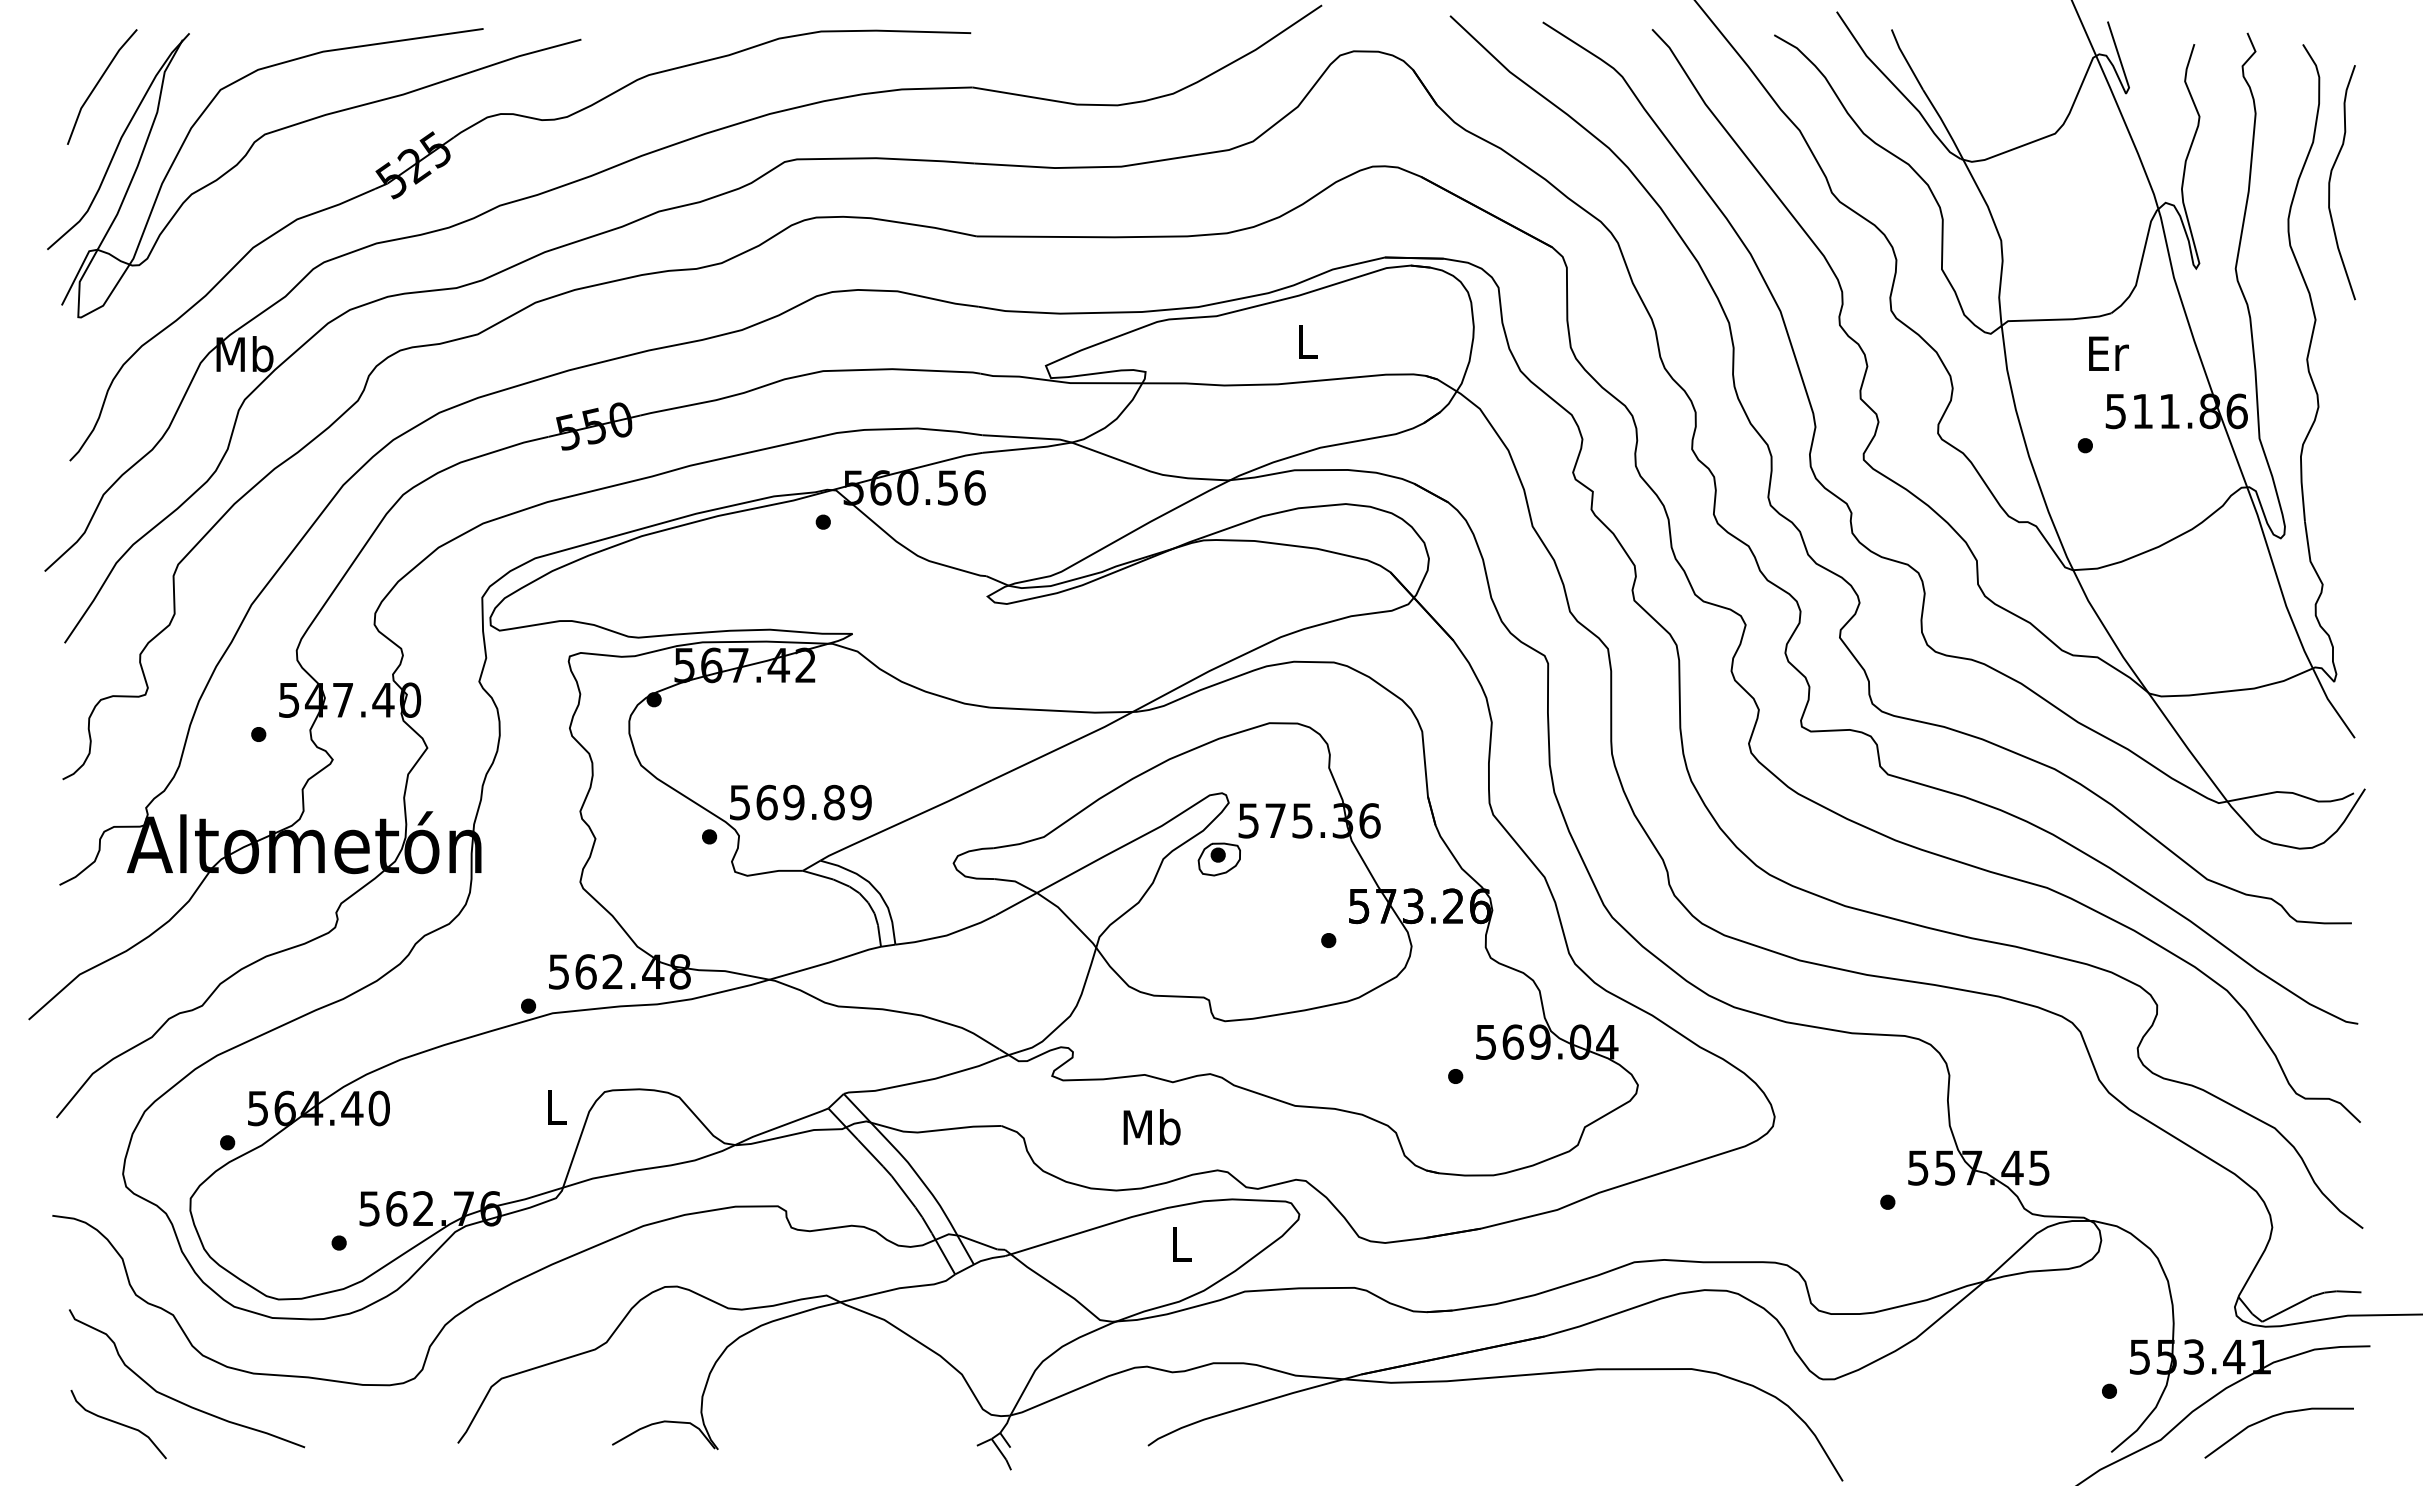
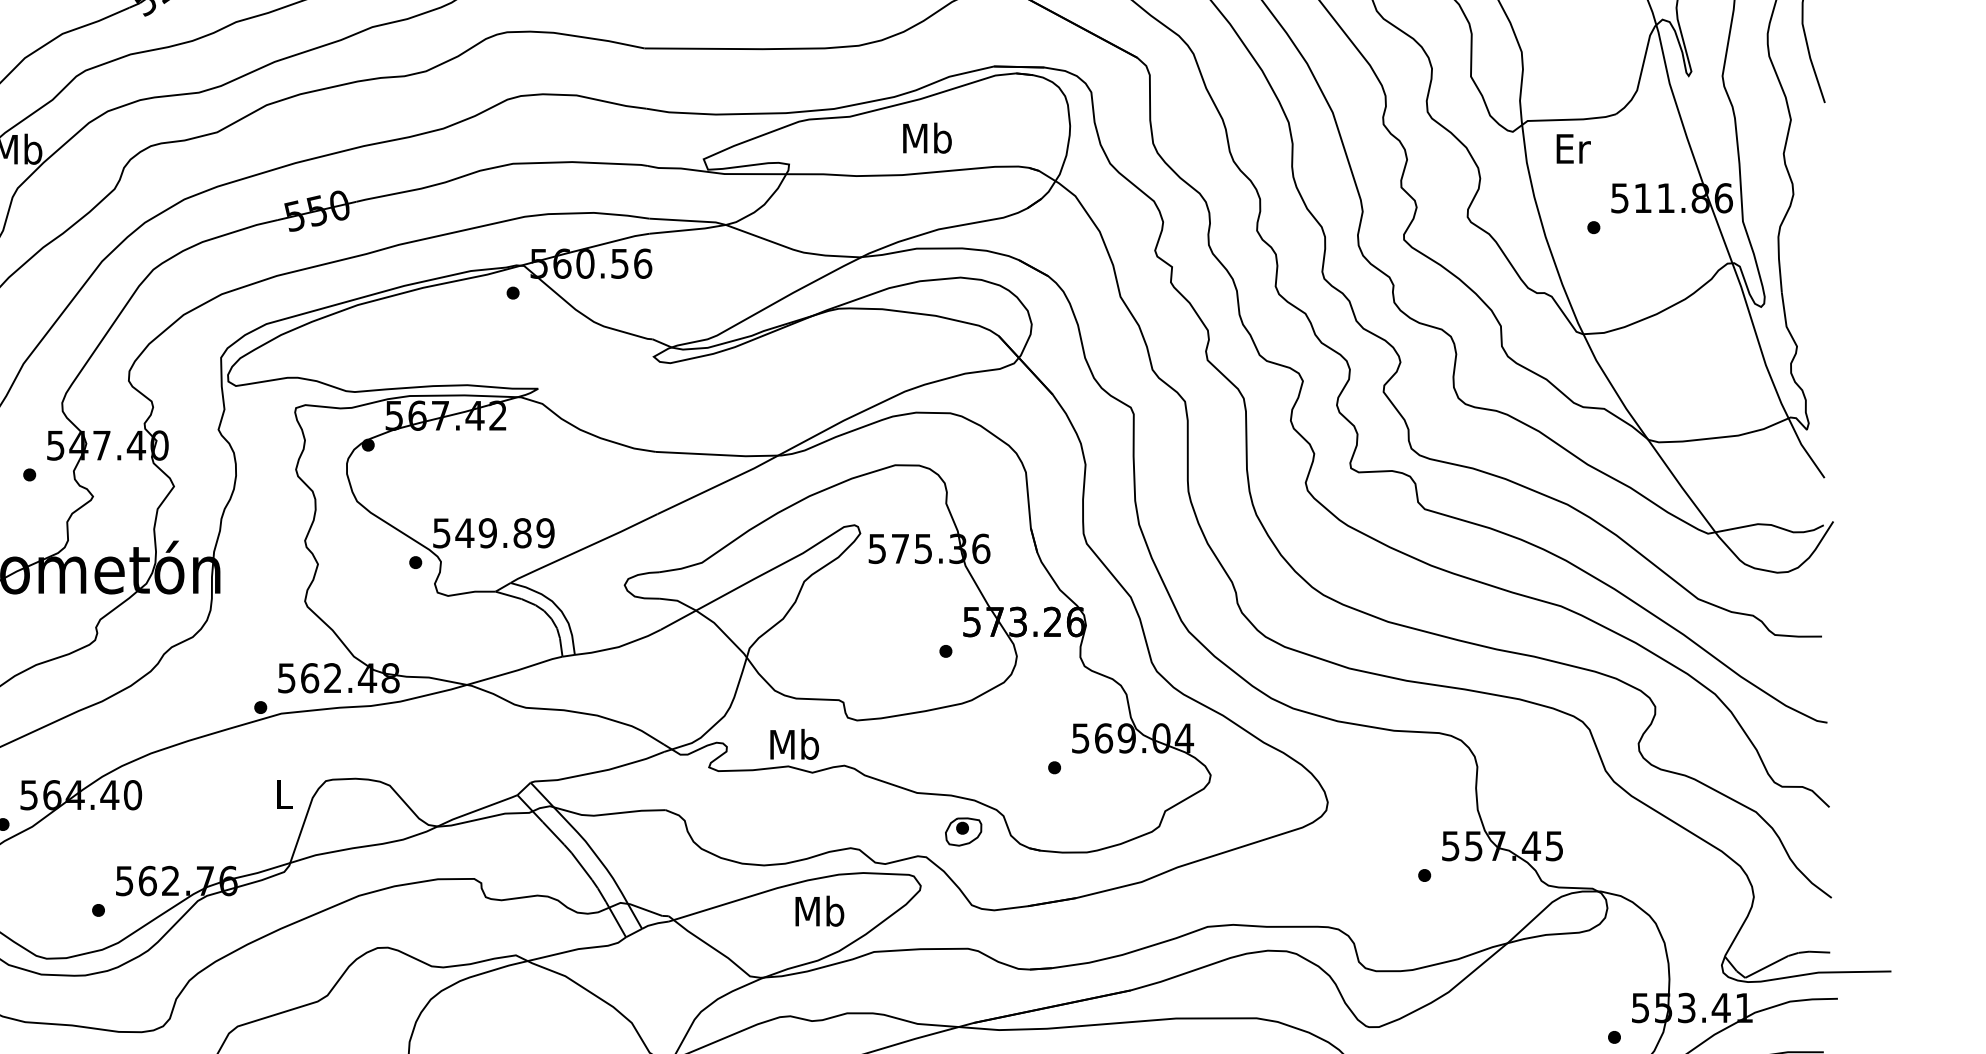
text: (1306, 341) -> (926, 138), L -> Mb
text: (2108, 353) -> (1573, 148), moved
text: (766, 802) -> (464, 533), 569.89 -> 549.89
part: (1218, 859) -> (962, 832), moved
text: (1151, 1127) -> (794, 744), moved
text: (1181, 1243) -> (819, 910), L -> Mb

